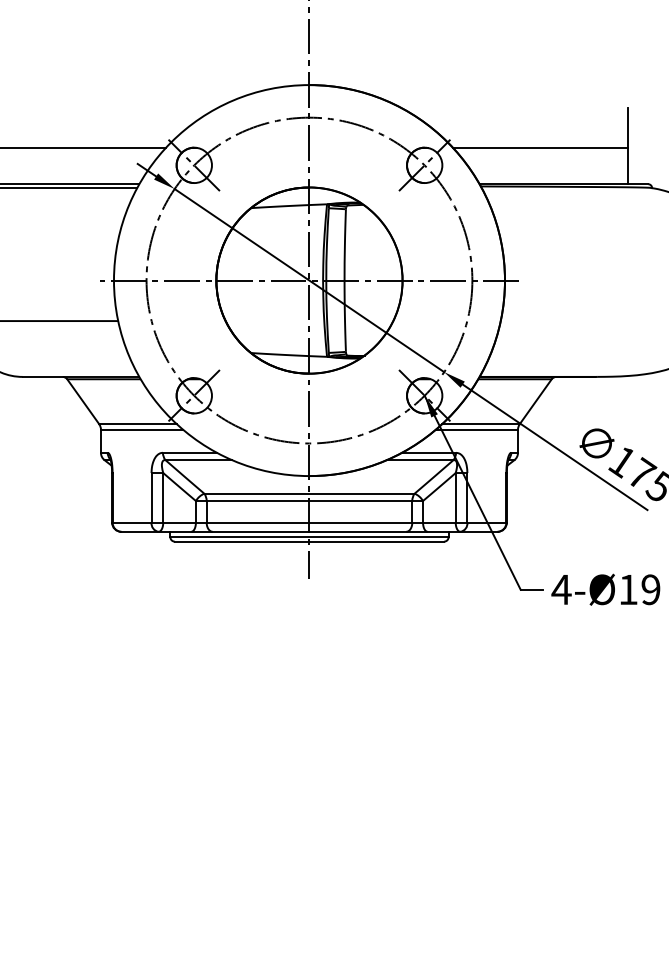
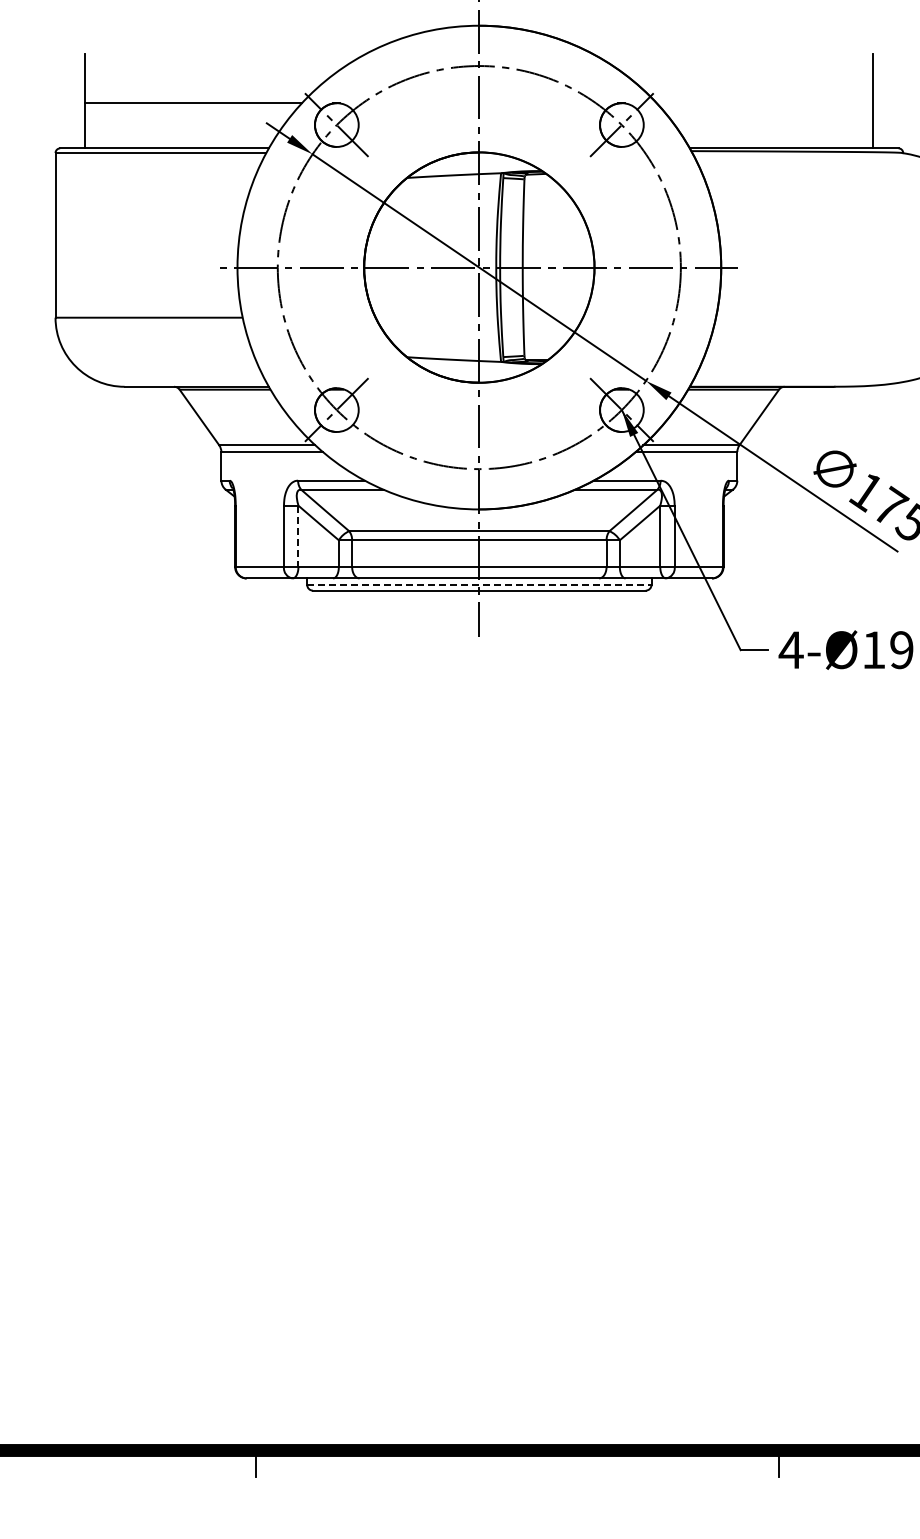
line: (540, 147) -> (765, 103), removed
line: (163, 497) -> (298, 536), solid -> dashed
line: (309, 536) -> (479, 584), solid -> dashed

